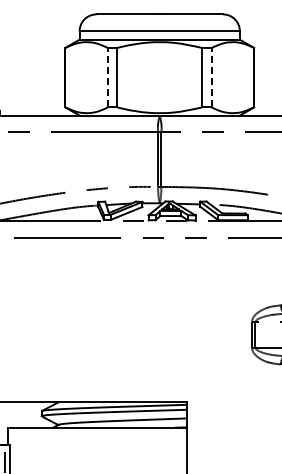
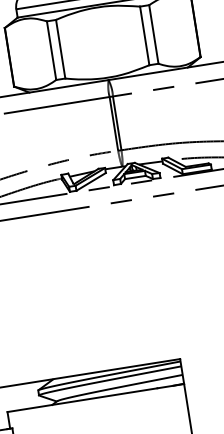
line: (107, 77) -> (51, 50), dashed -> solid
line: (211, 77) -> (153, 34), dashed -> solid

